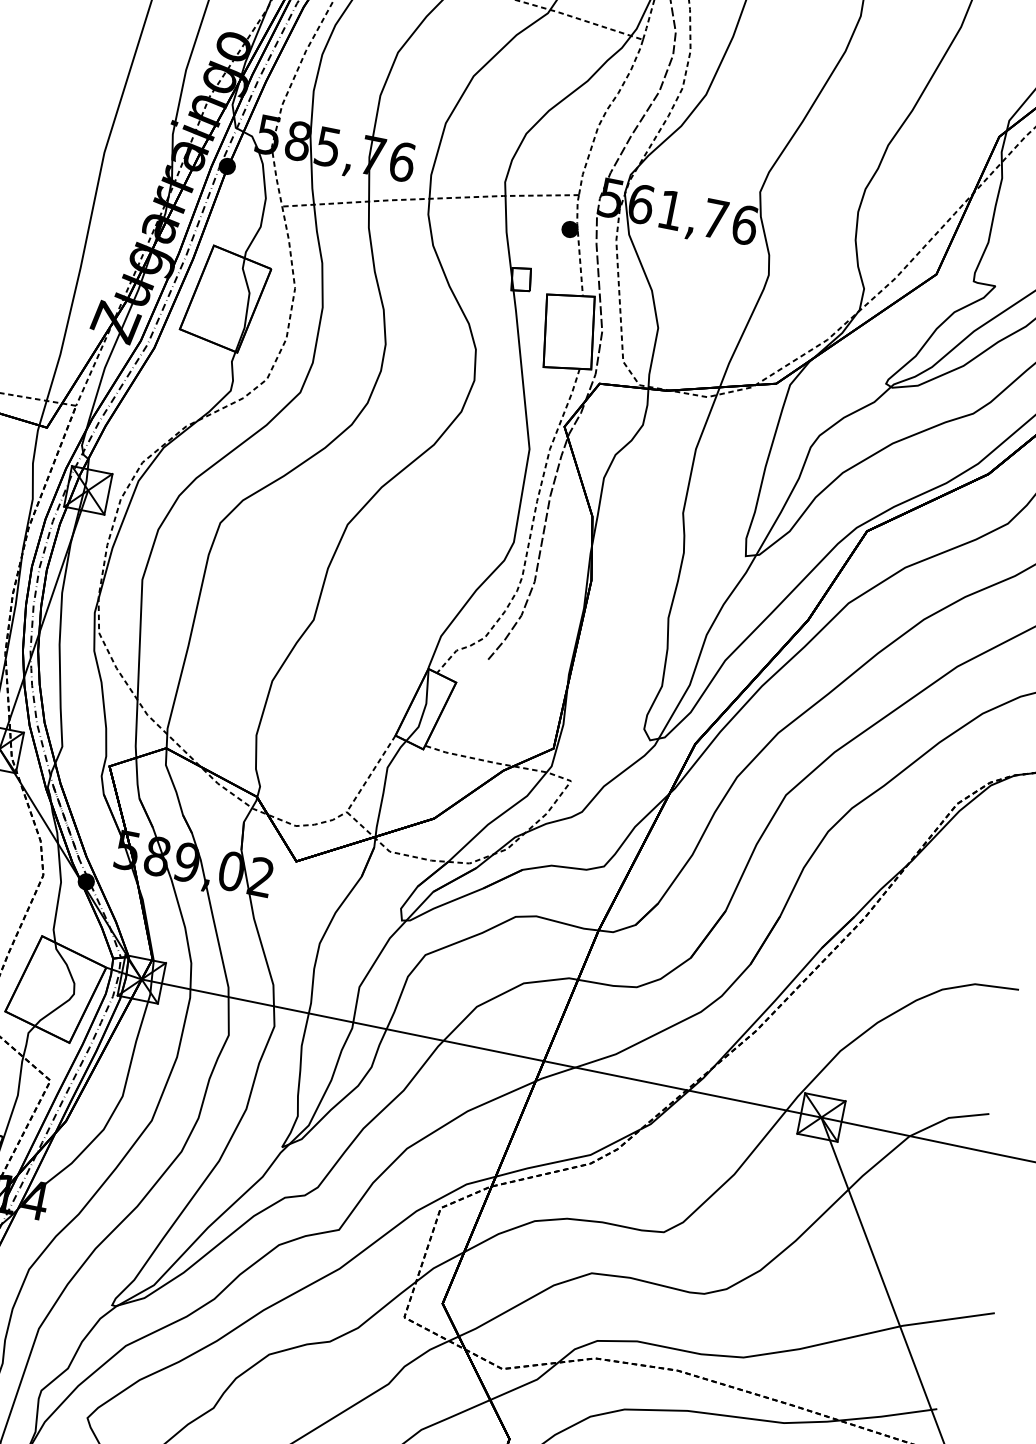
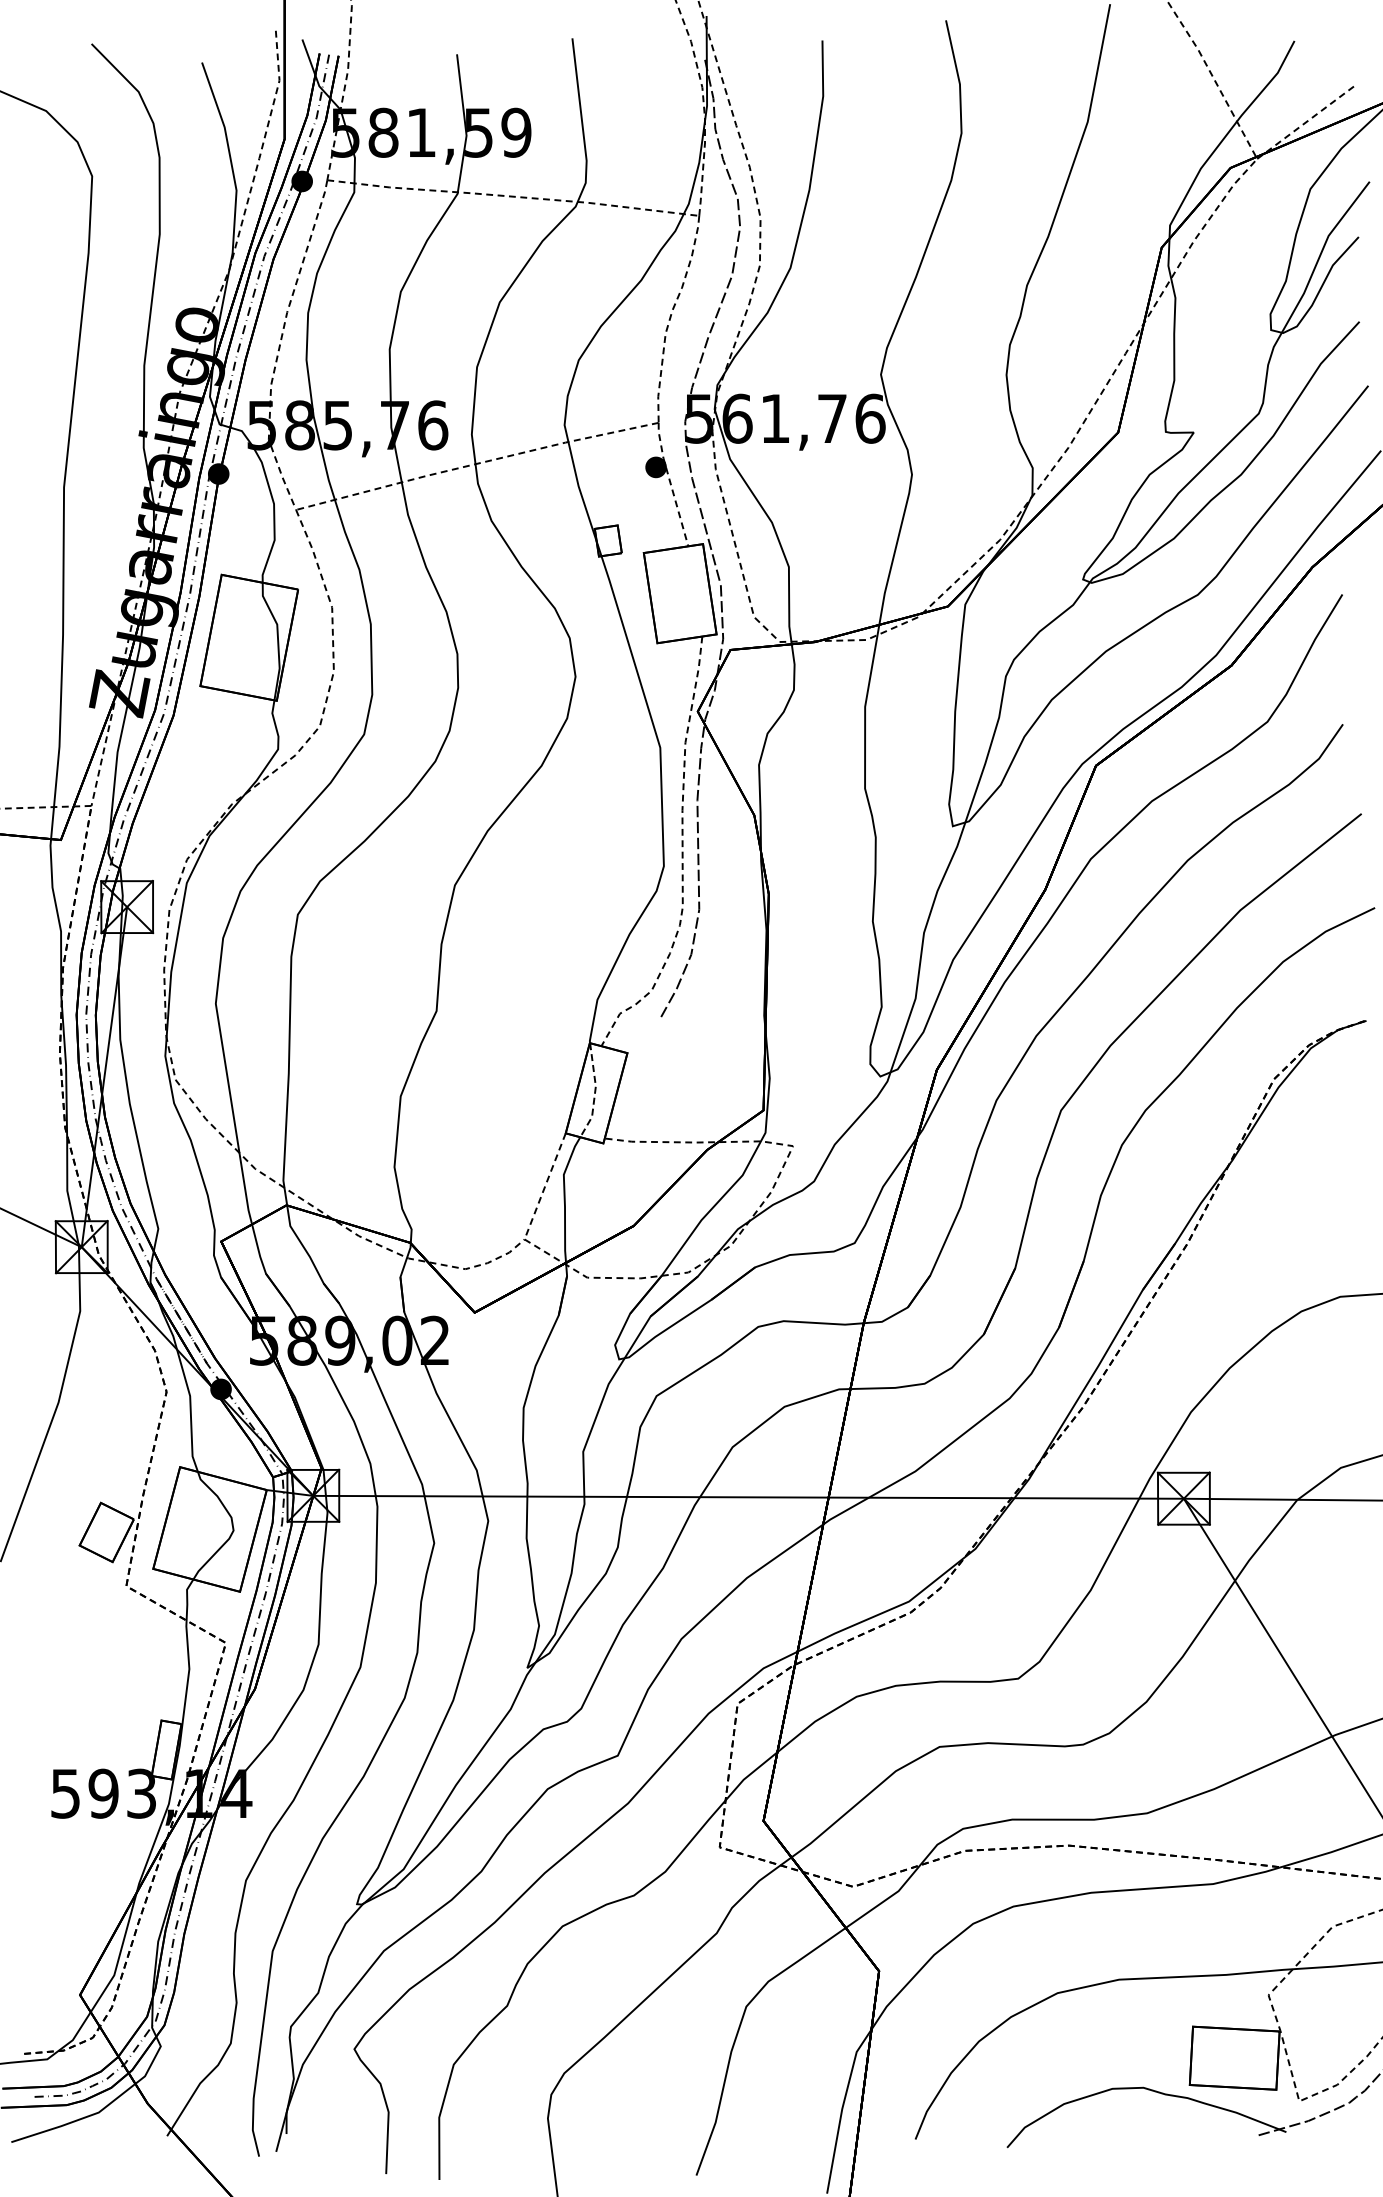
line: (425, 708) -> (595, 1092), solid -> dashed

